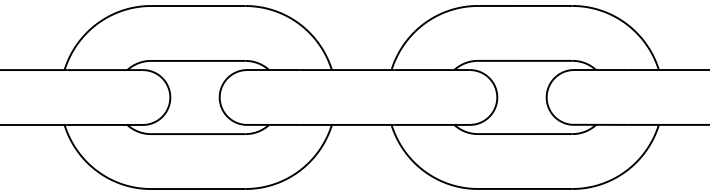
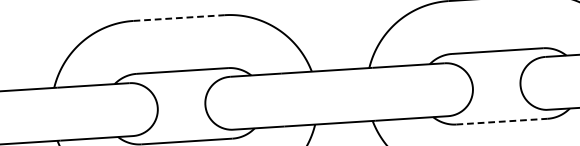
line: (198, 6) -> (179, 18), solid -> dashed
line: (525, 134) -> (502, 122), solid -> dashed

